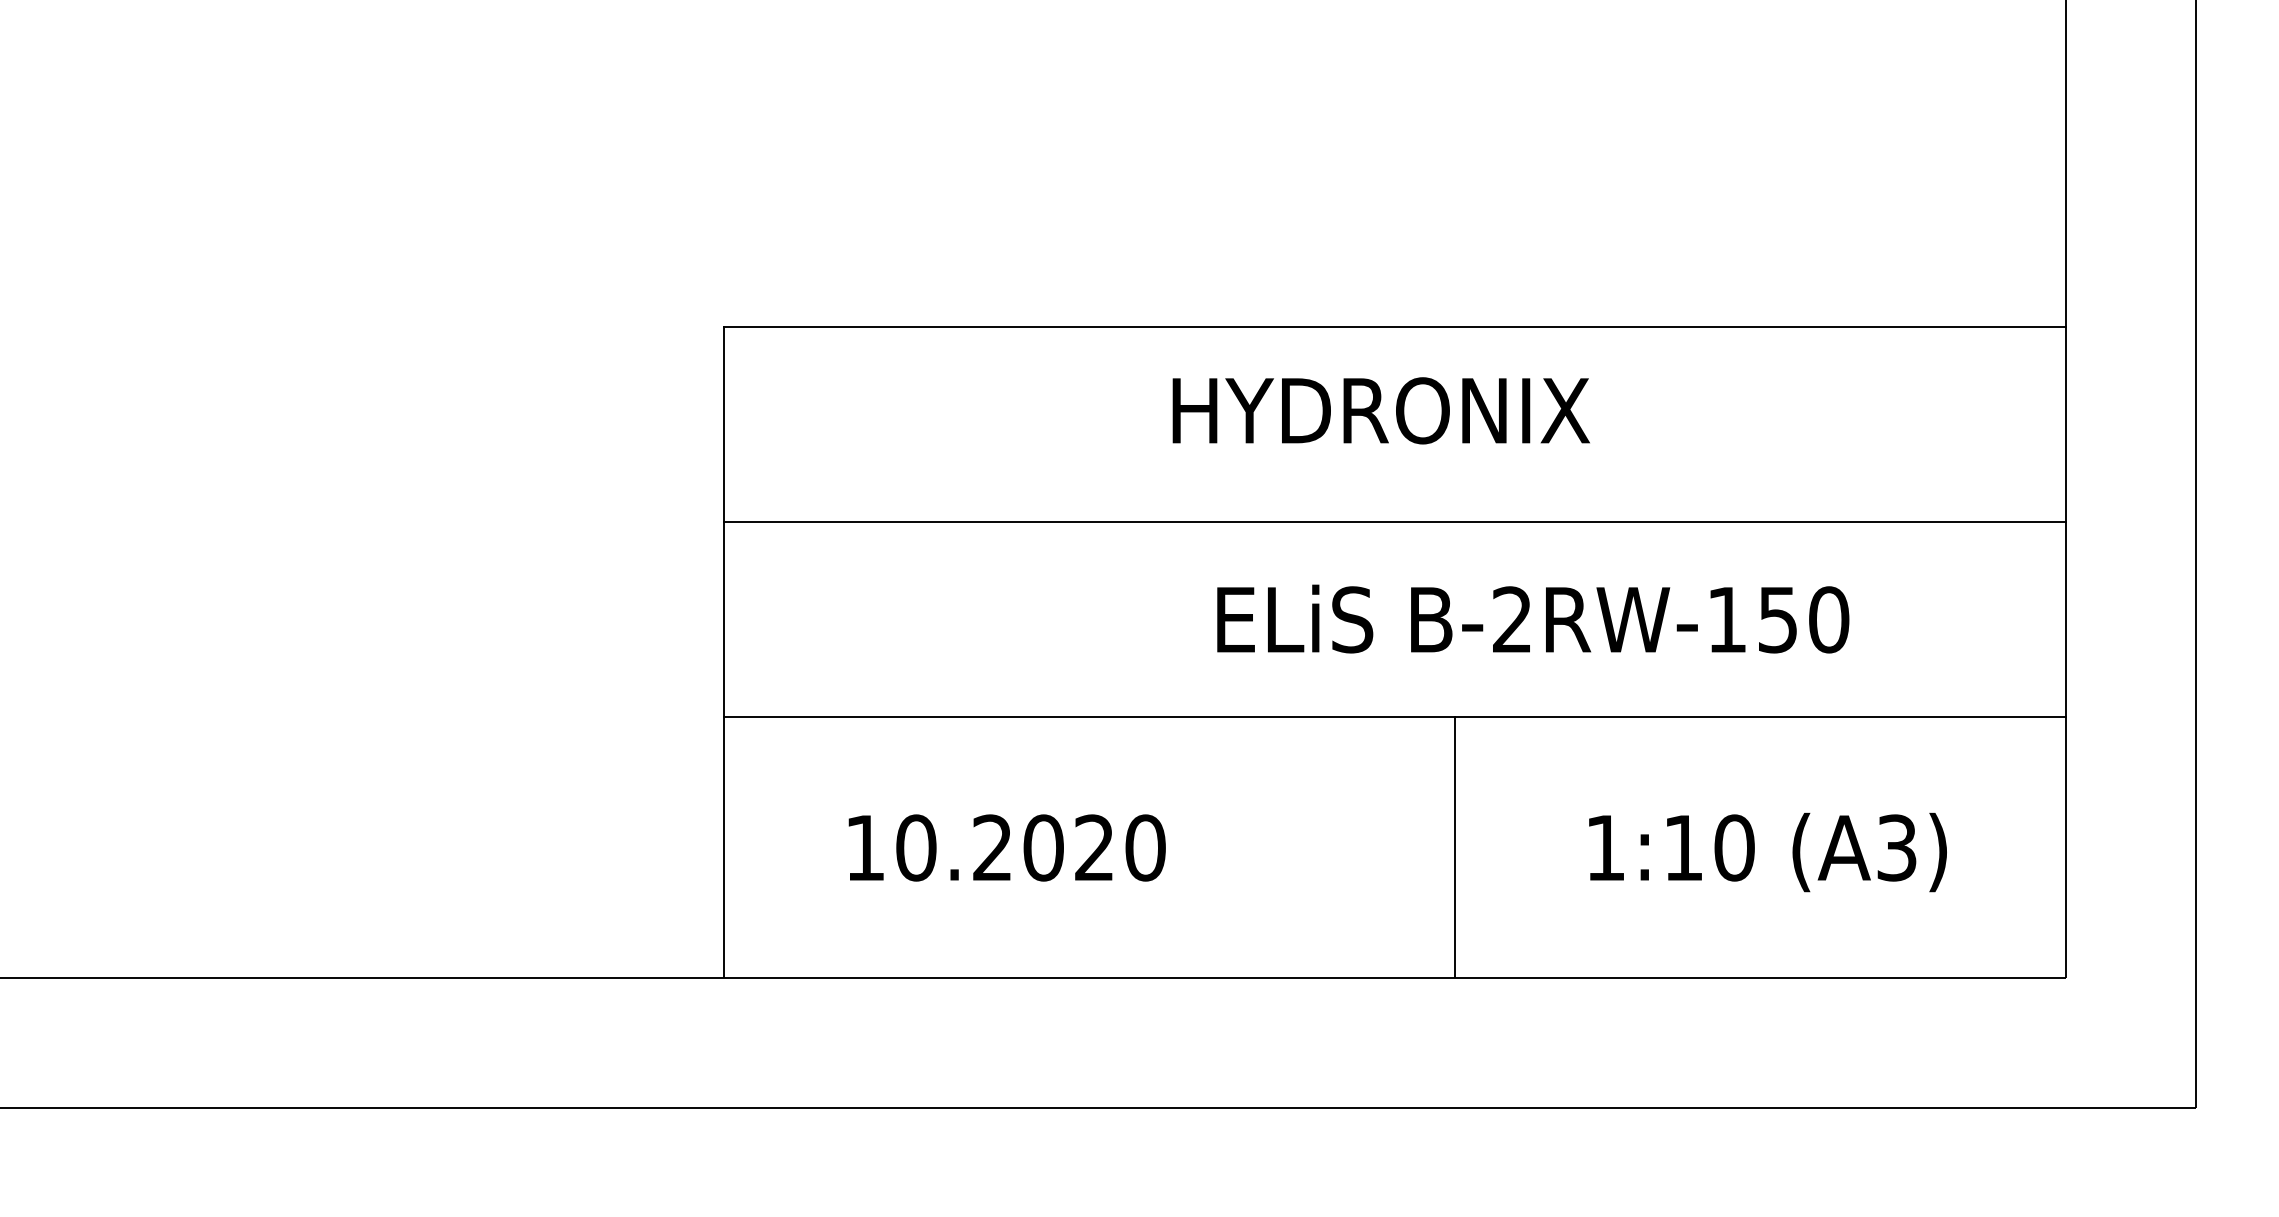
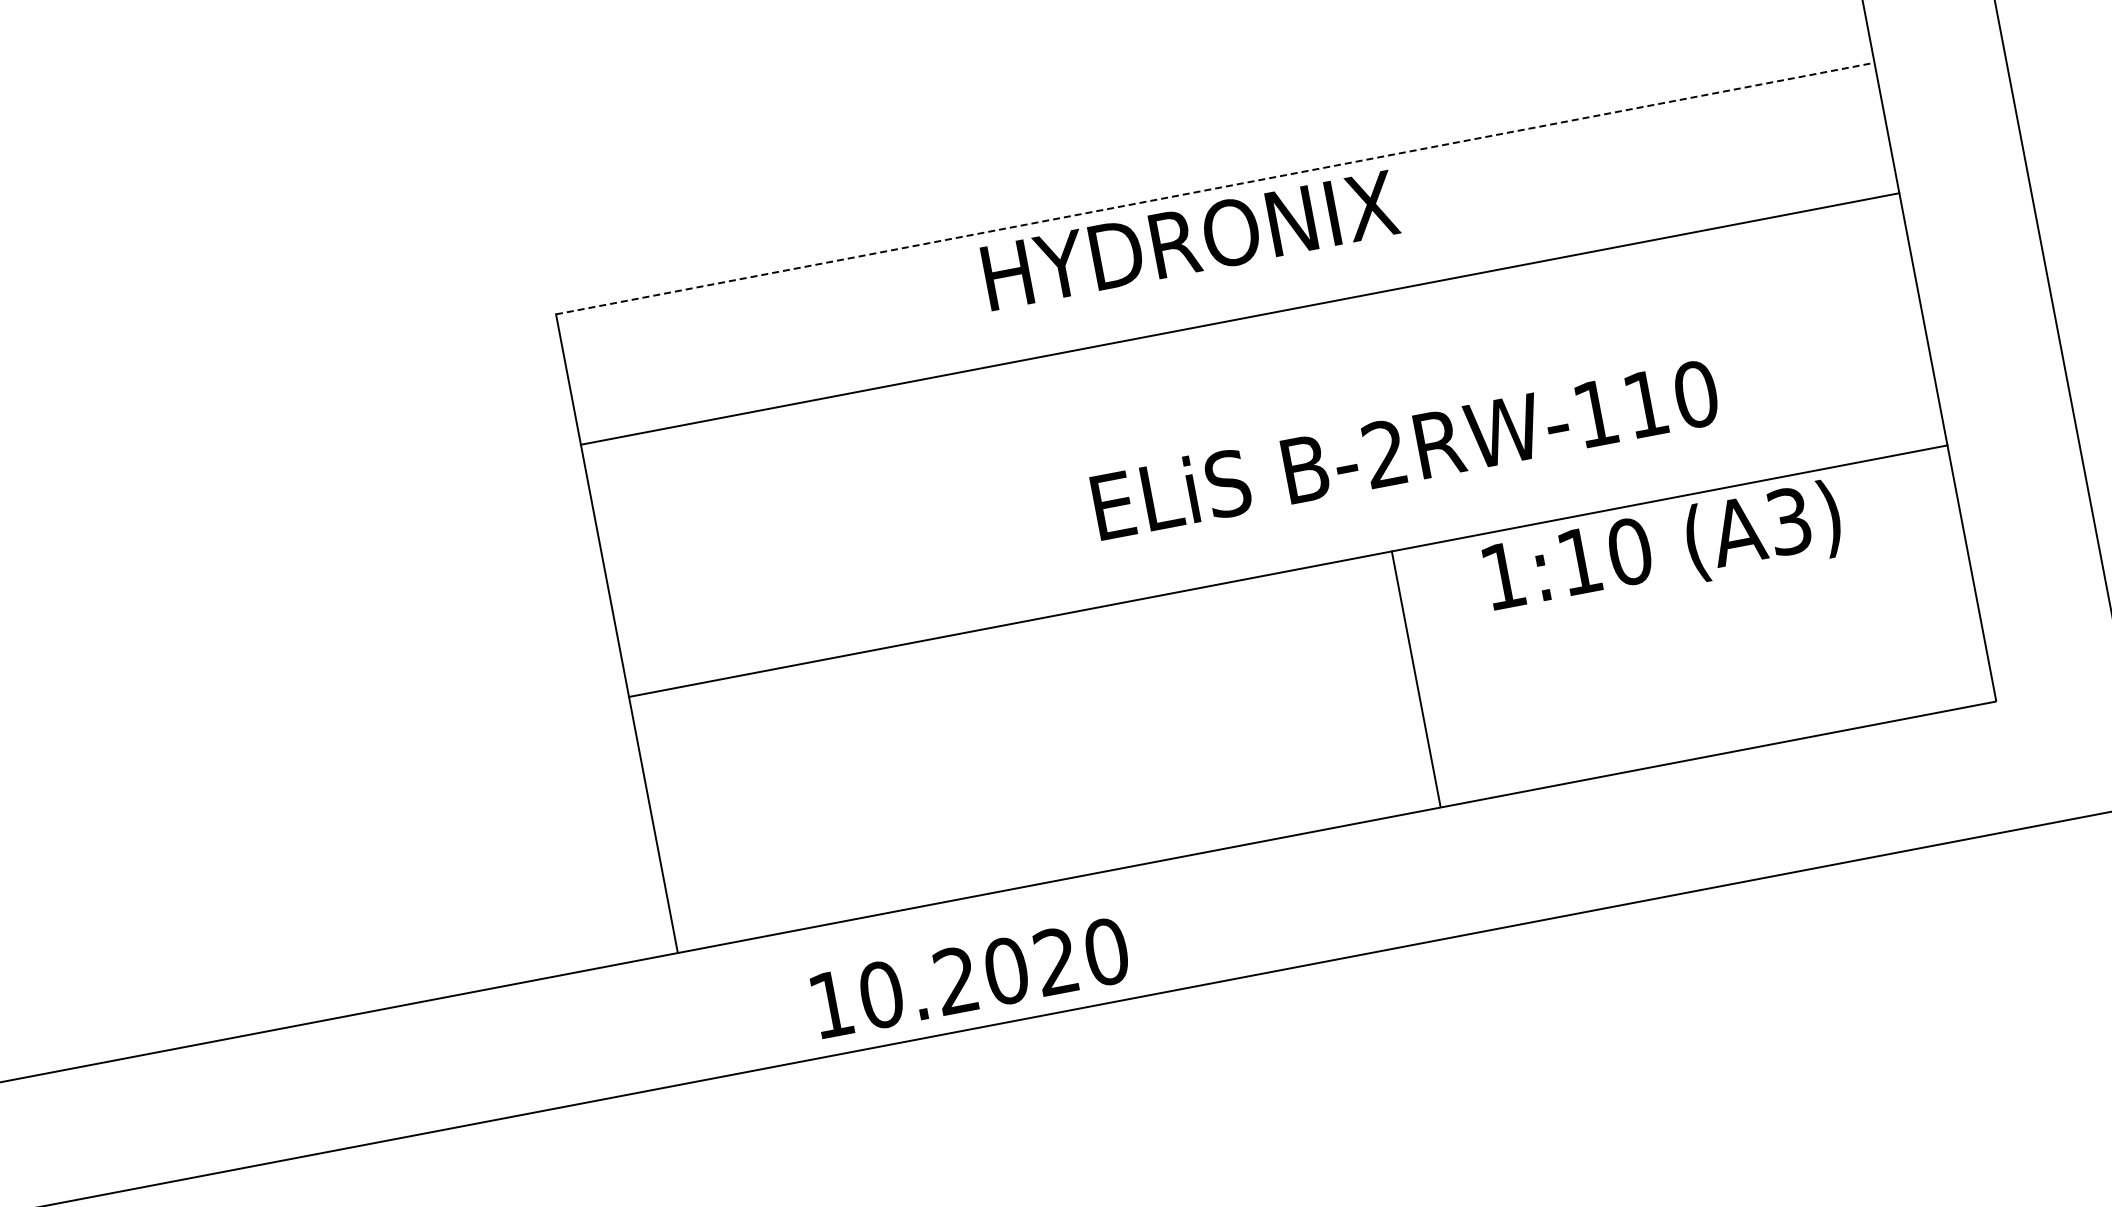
line: (1395, 327) -> (1215, 188), solid -> dashed
text: (1380, 410) -> (1189, 240), moved
line: (1395, 522) -> (1240, 319), moved
text: (1777, 620) -> (1645, 404), B-2RW-150 -> B-2RW-110
line: (1454, 846) -> (1415, 678), moved
text: (1006, 847) -> (969, 977), moved
text: (1767, 852) -> (1663, 550), moved

